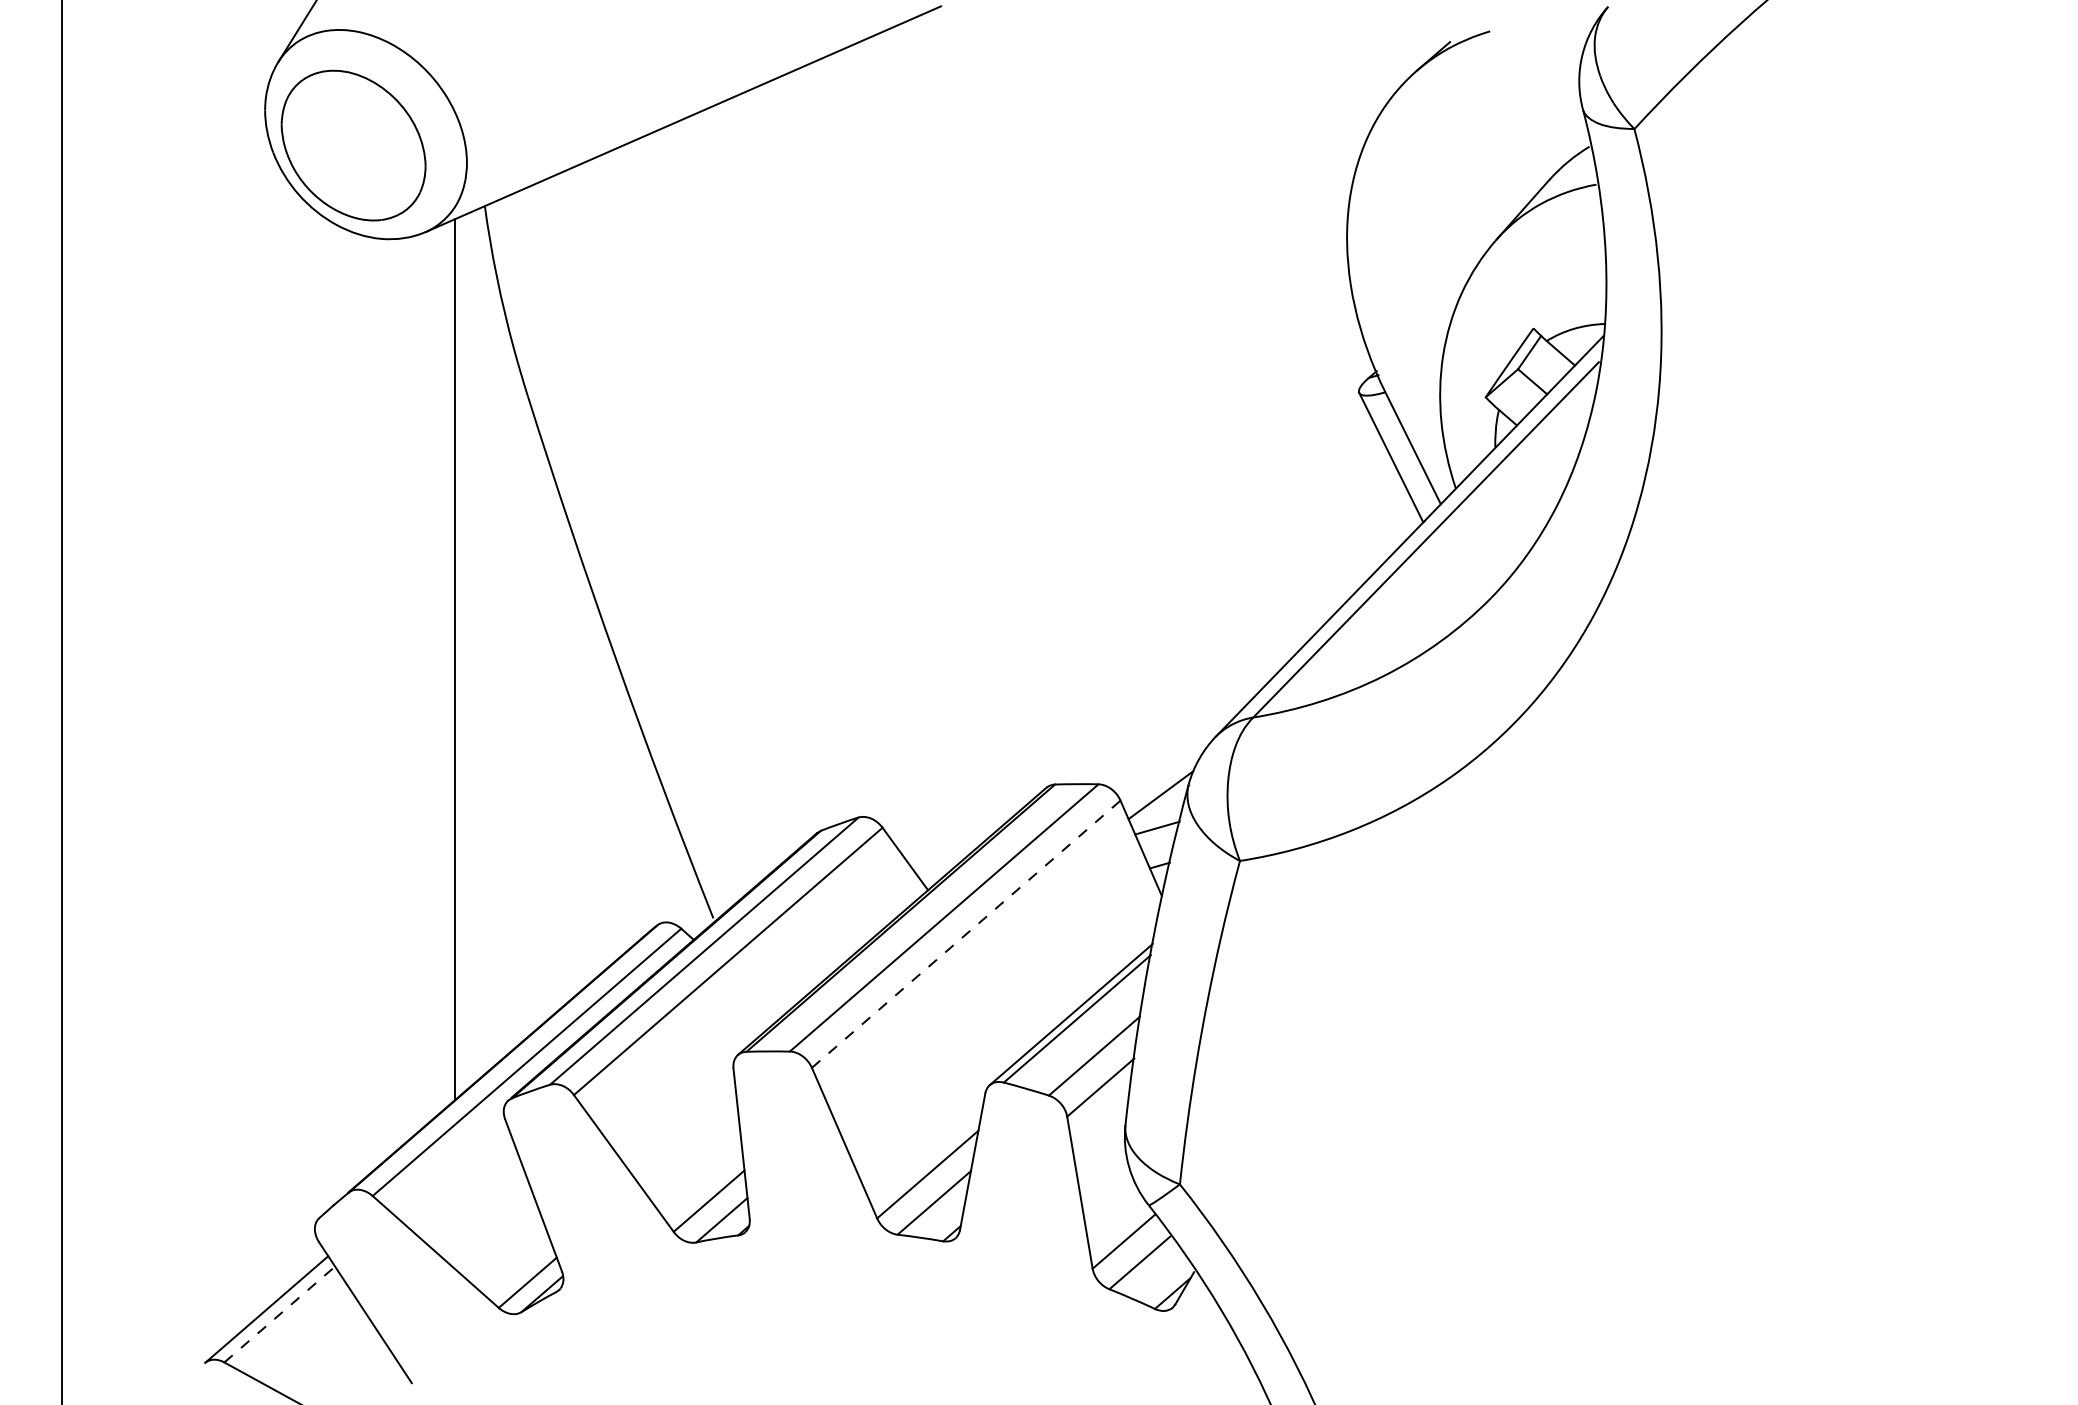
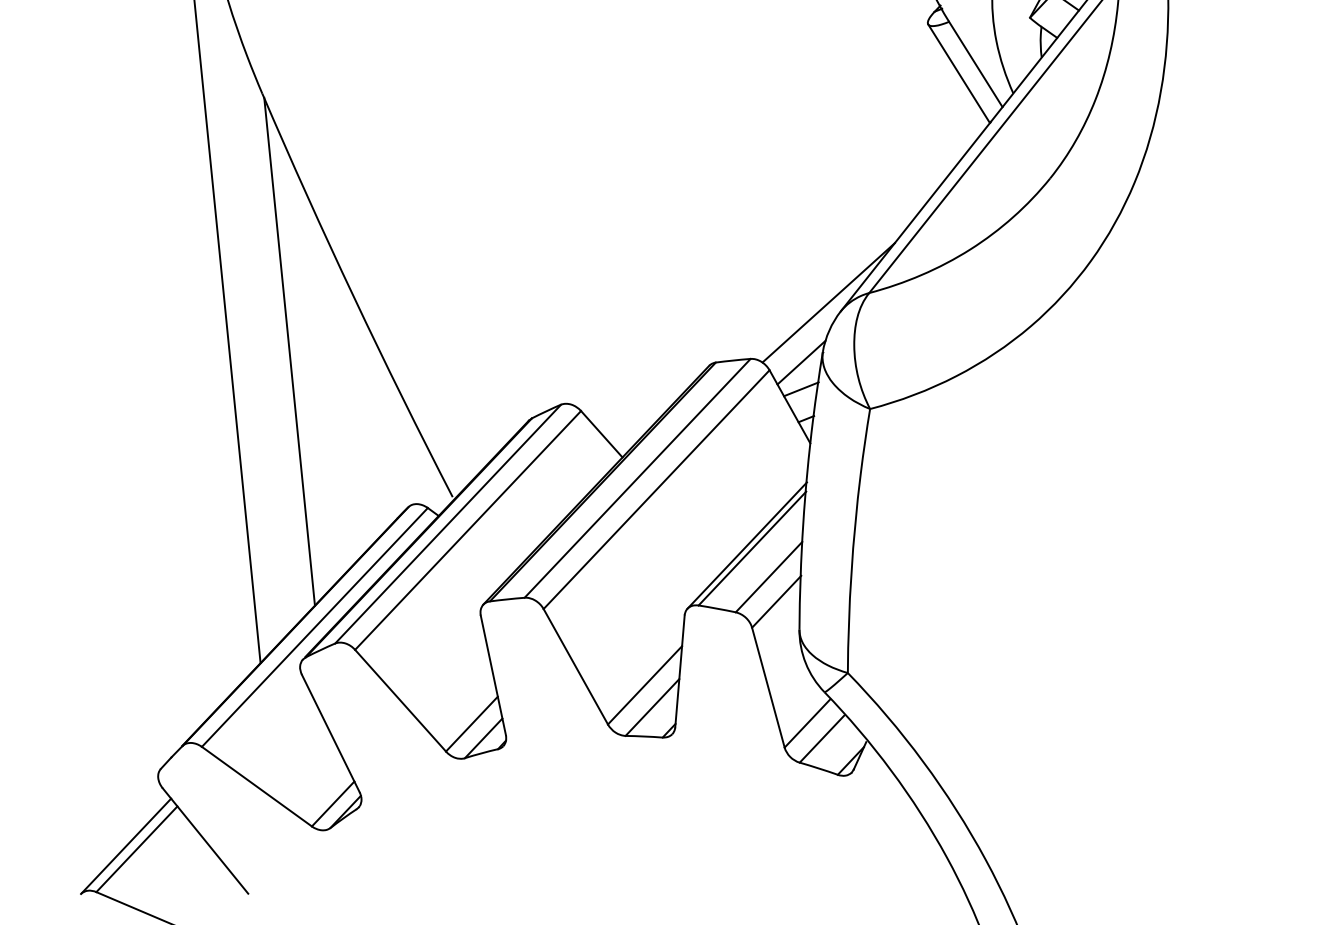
line: (529, 718) -> (289, 351), added
line: (1201, 724) -> (828, 302), added
line: (966, 933) -> (656, 489), dashed -> solid
line: (280, 1314) -> (137, 849), dashed -> solid

